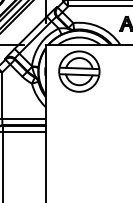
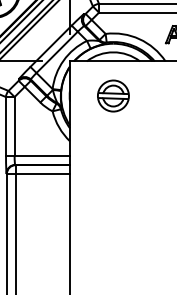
part: (79, 71) -> (113, 95), size x0.6

